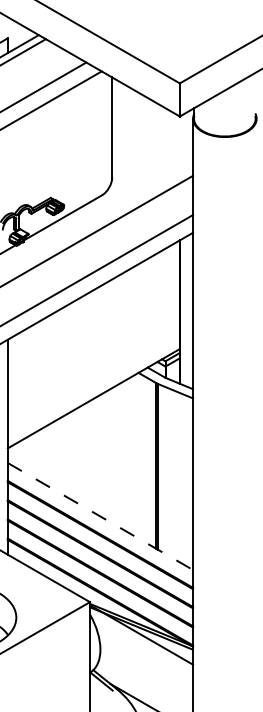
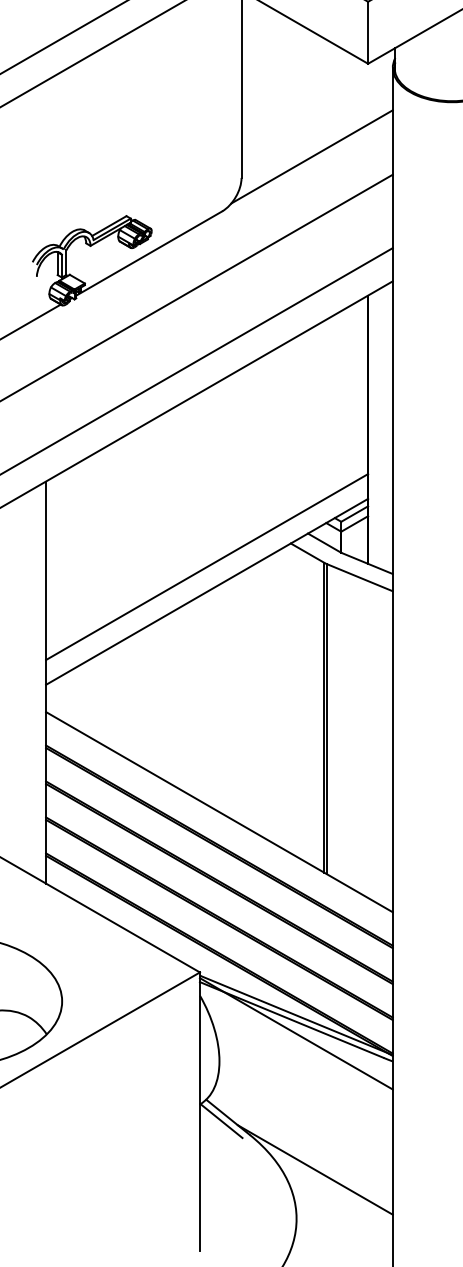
line: (149, 166) -> (311, 157), added
line: (93, 385) -> (206, 567), added
line: (100, 516) -> (219, 812), dashed -> solid

